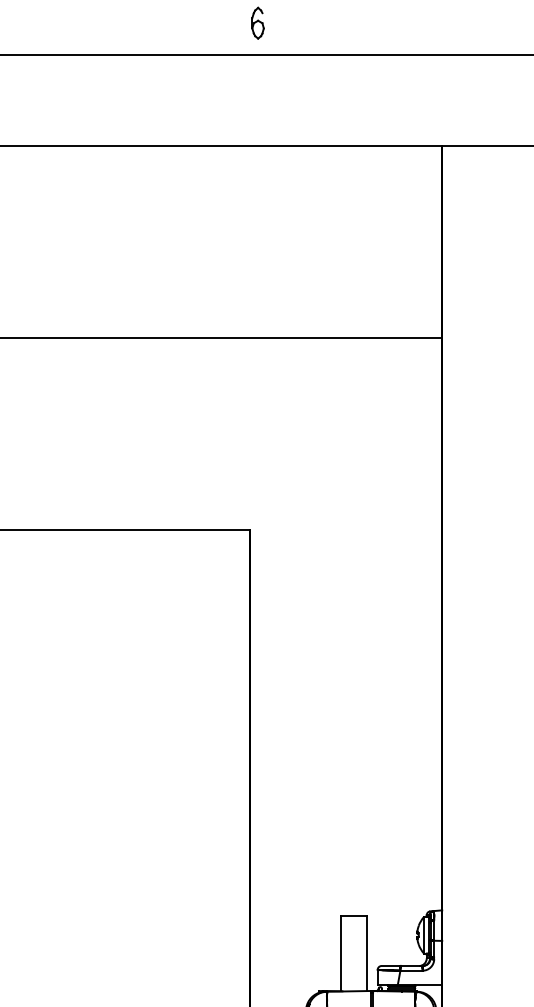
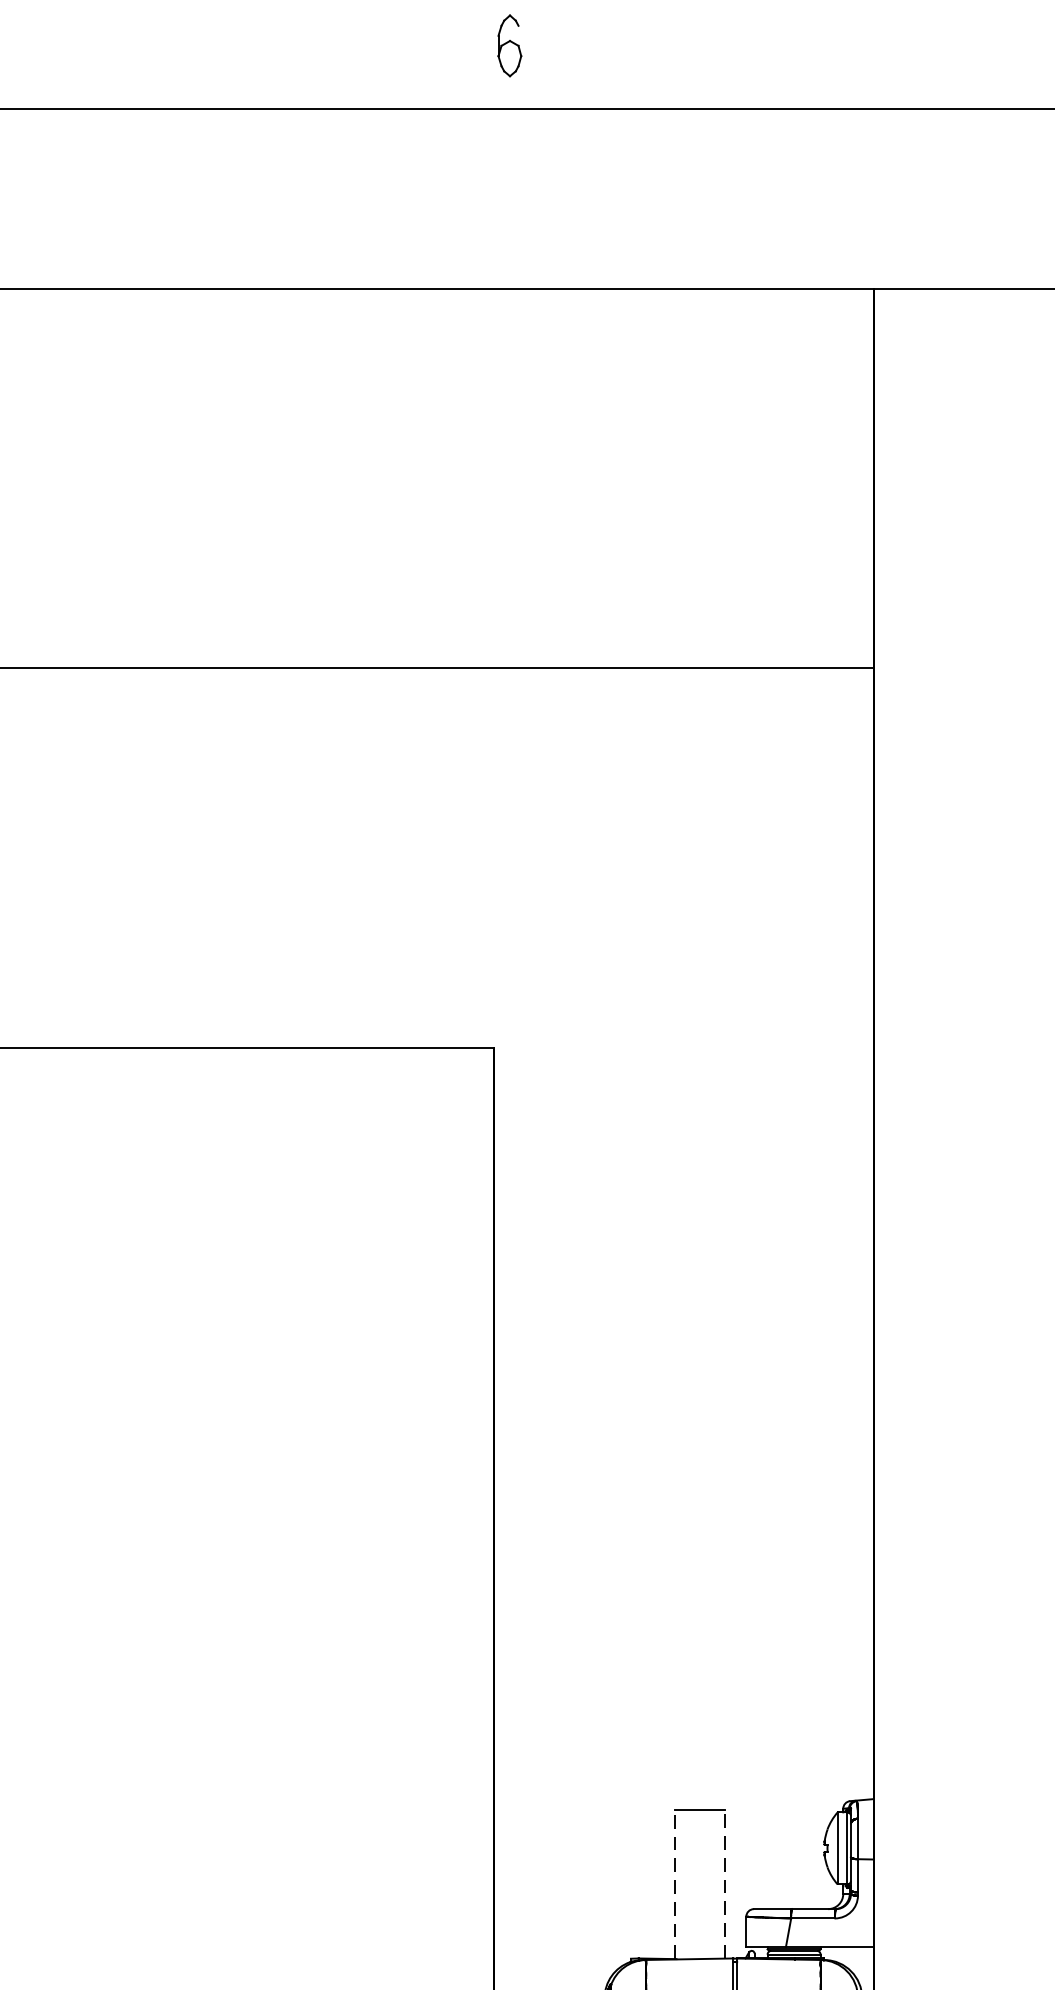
line: (341, 953) -> (674, 1884), solid -> dashed
line: (367, 953) -> (726, 1884), solid -> dashed

